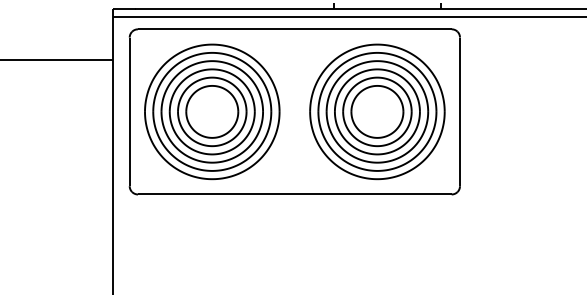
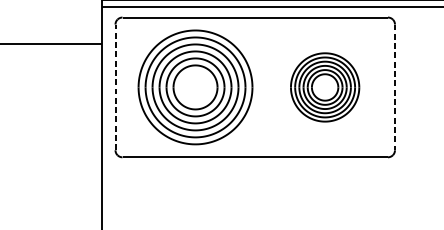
line: (129, 111) -> (115, 87), solid -> dashed
part: (212, 111) -> (195, 87), moved
part: (377, 111) -> (325, 87), size x0.6
line: (459, 112) -> (394, 87), solid -> dashed

